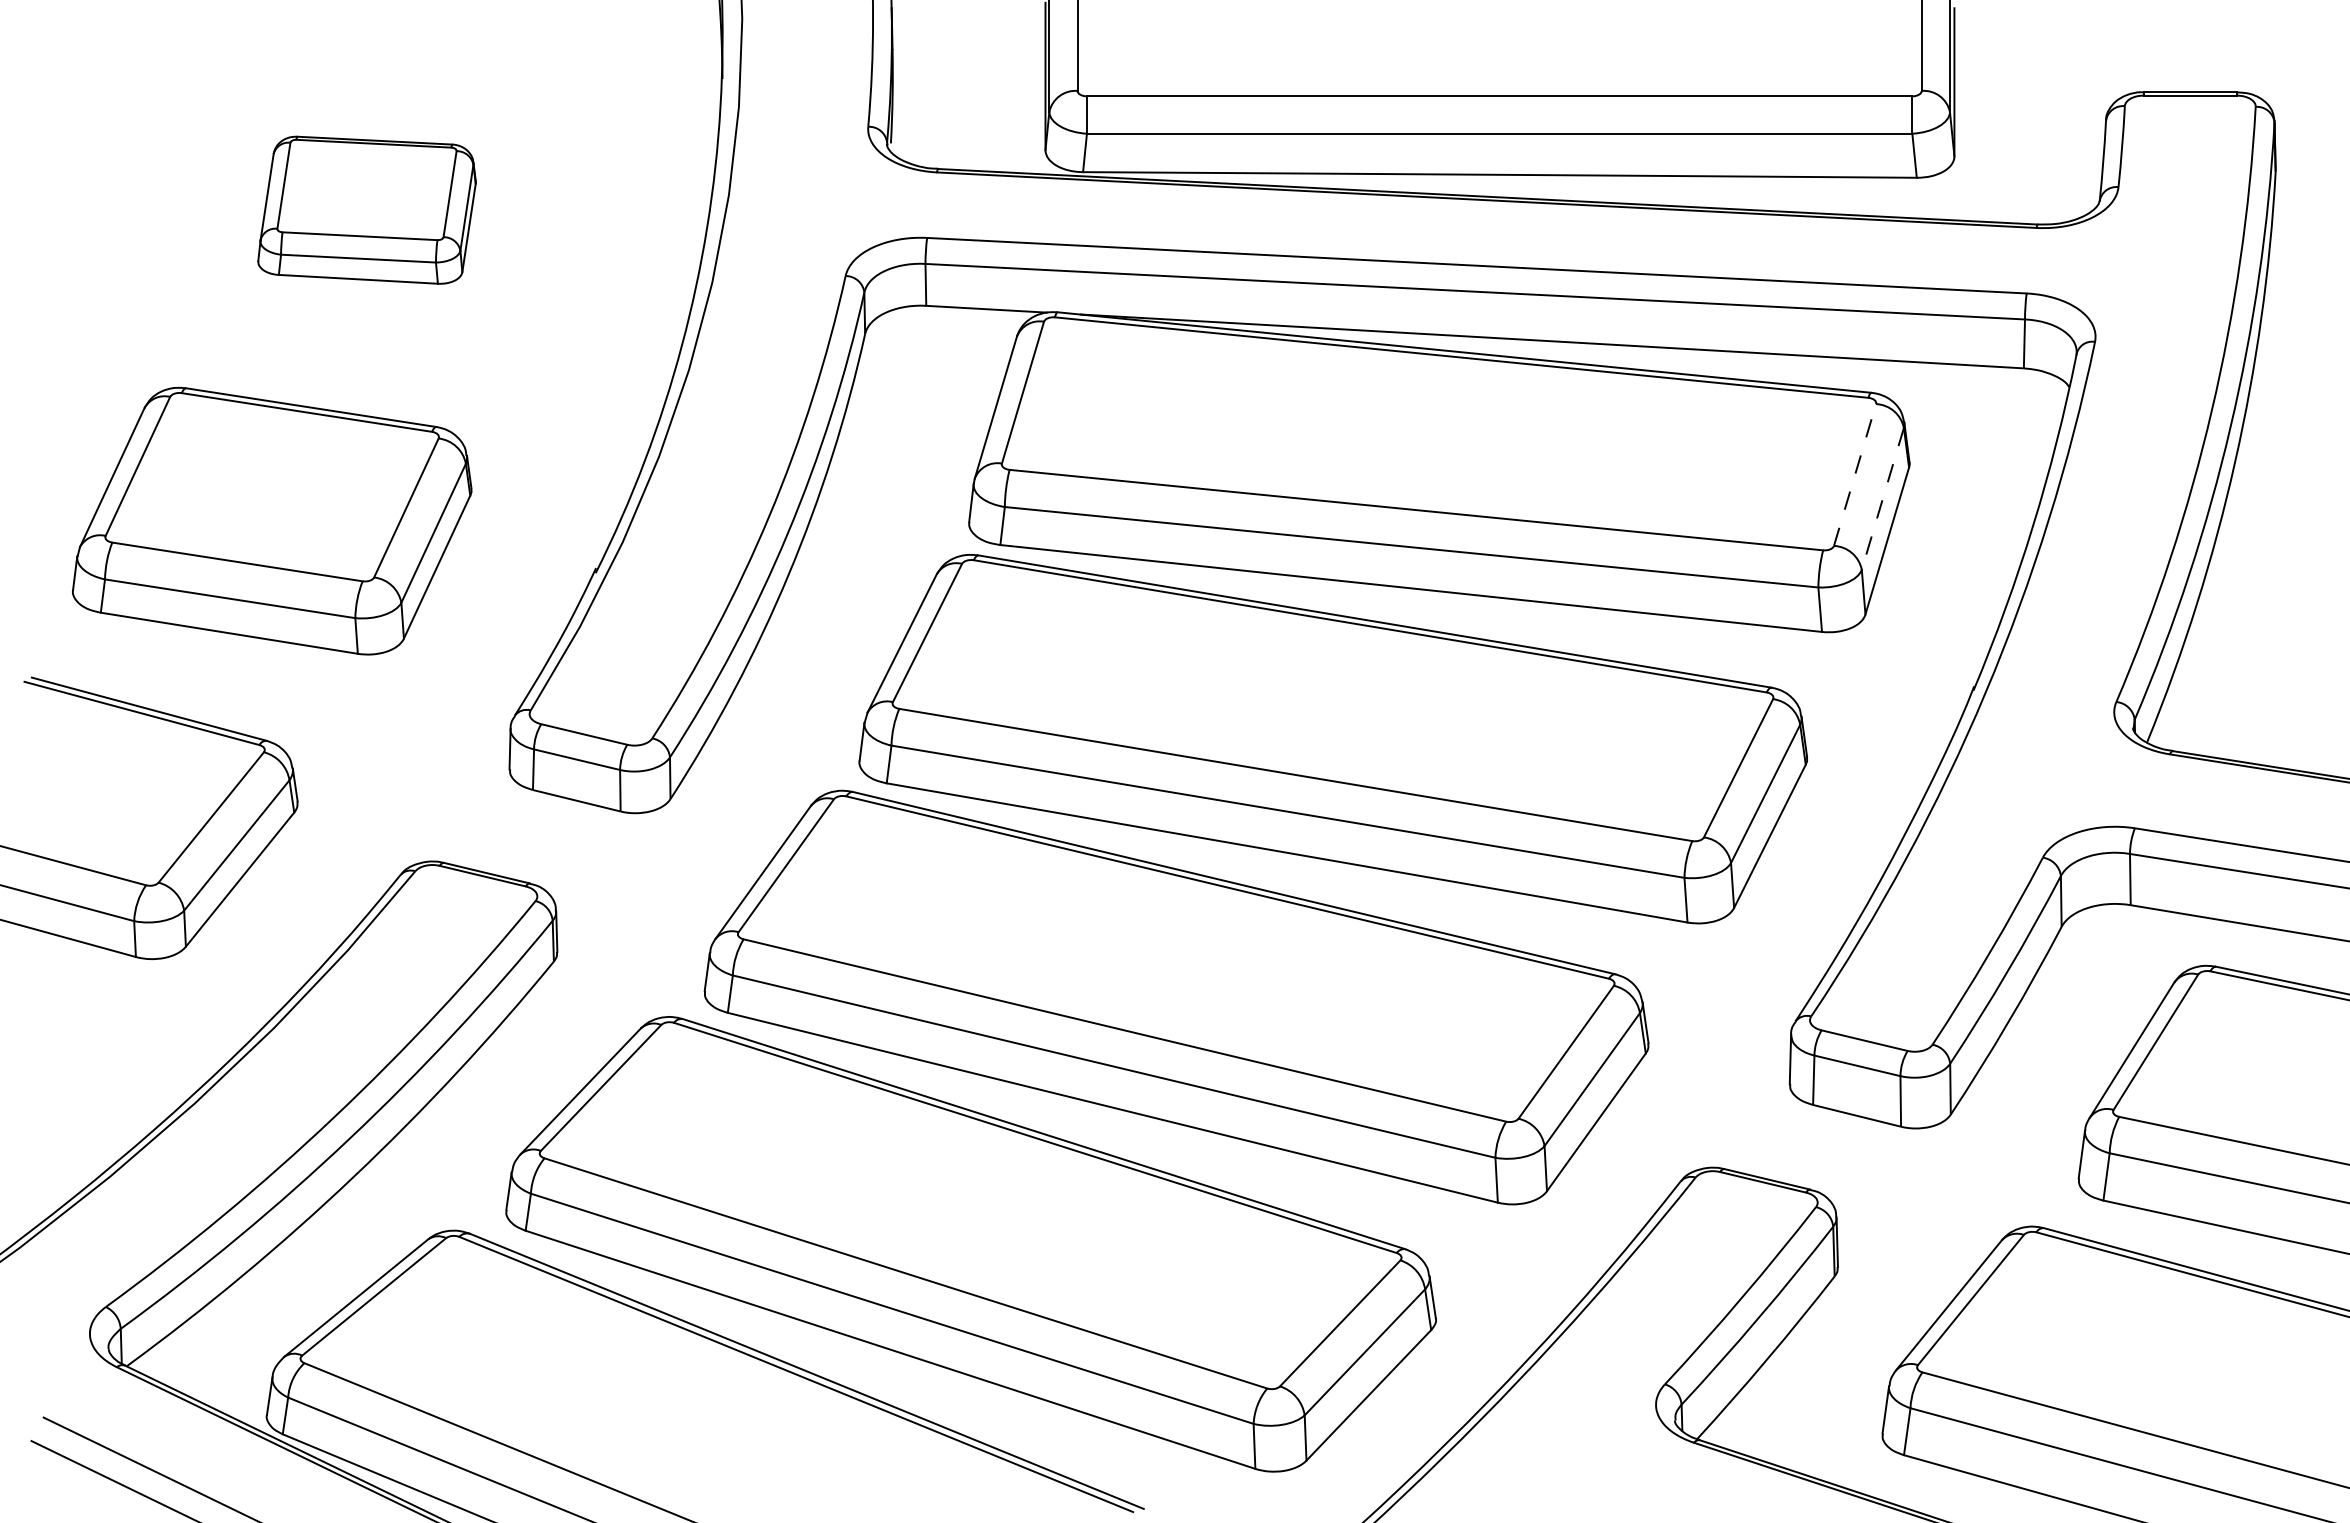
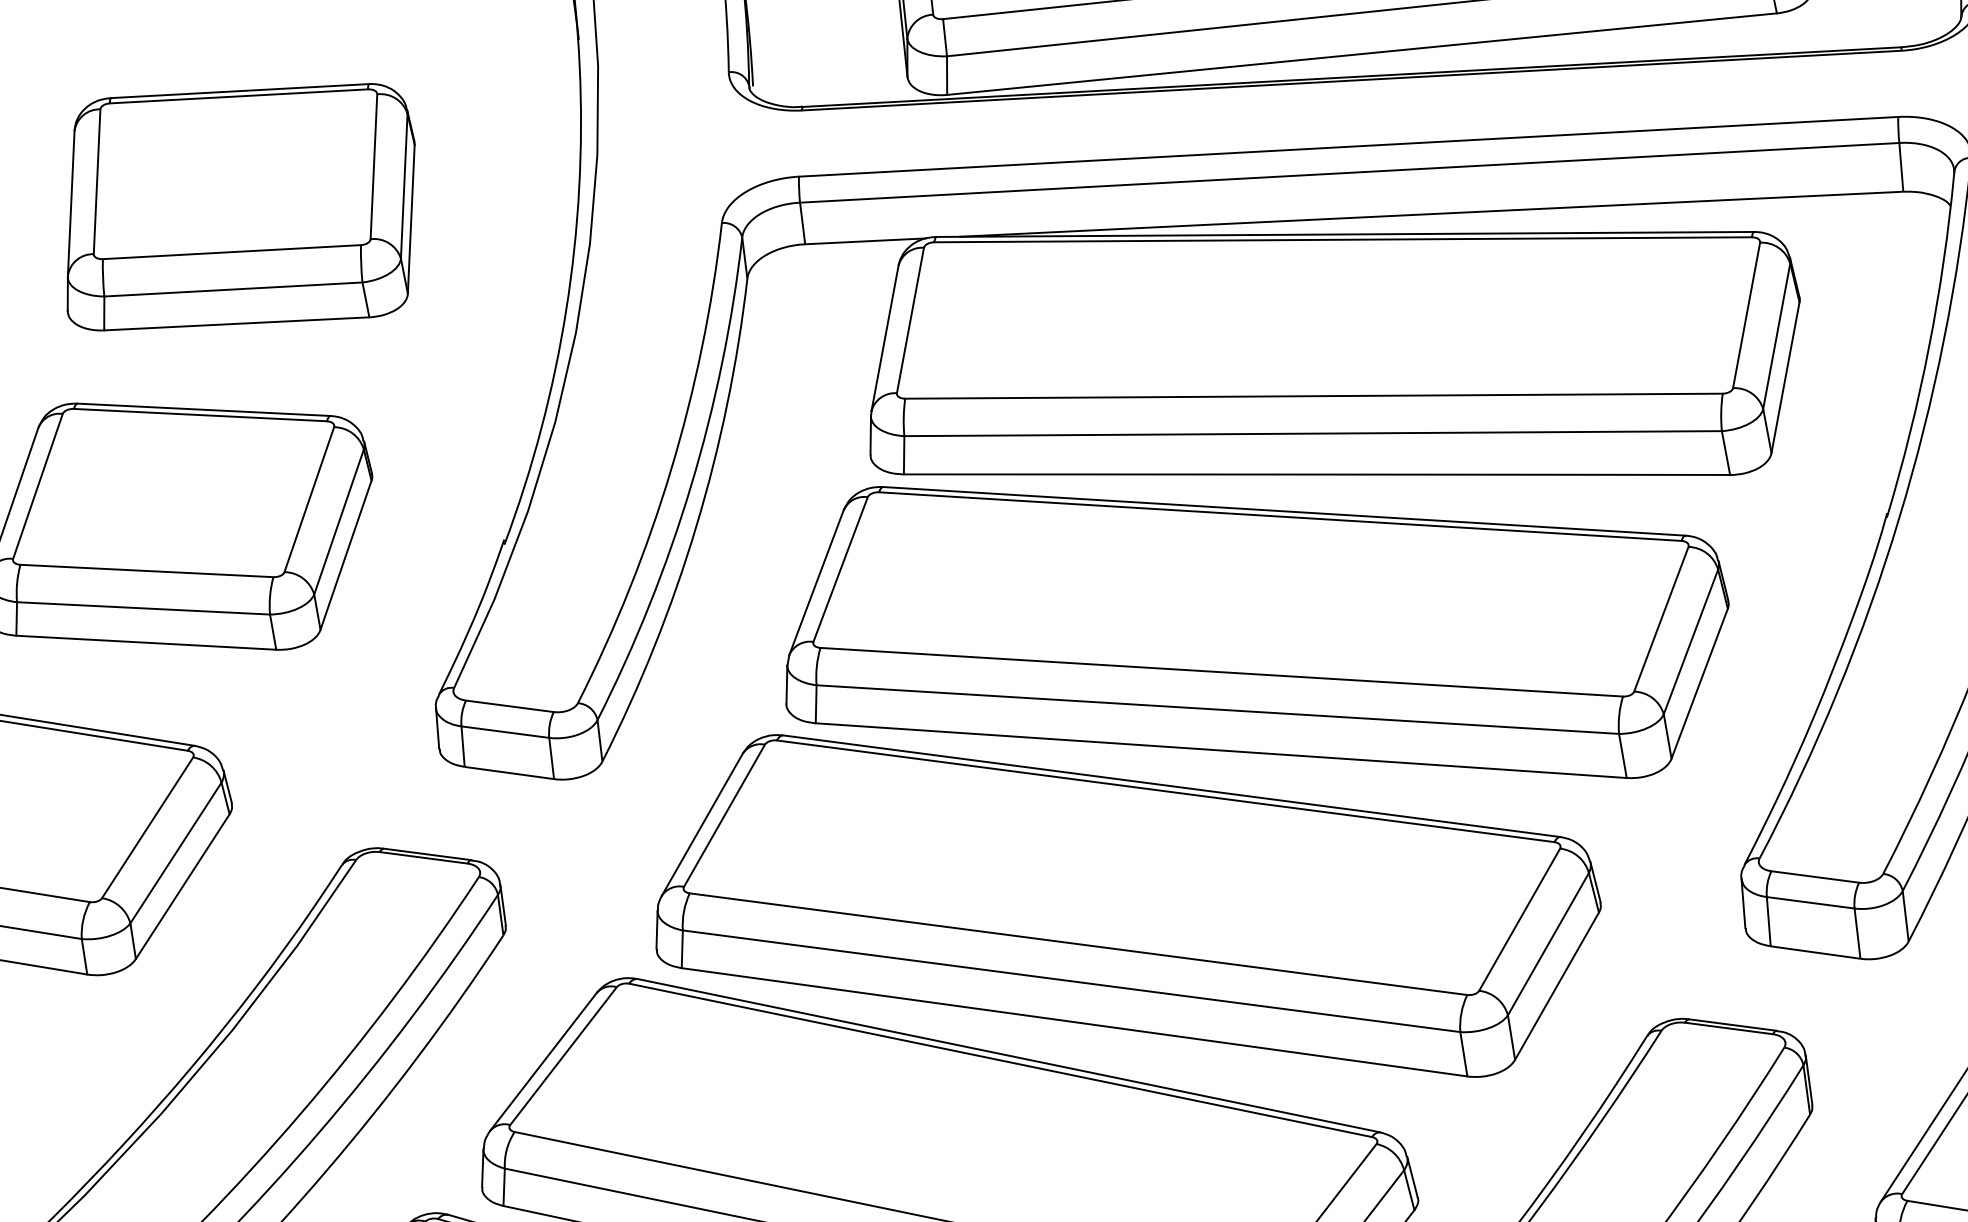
part: (366, 209) -> (238, 206), size x1.67
line: (1855, 475) -> (1747, 315), dashed -> solid
line: (1882, 498) -> (1776, 335), dashed -> solid

